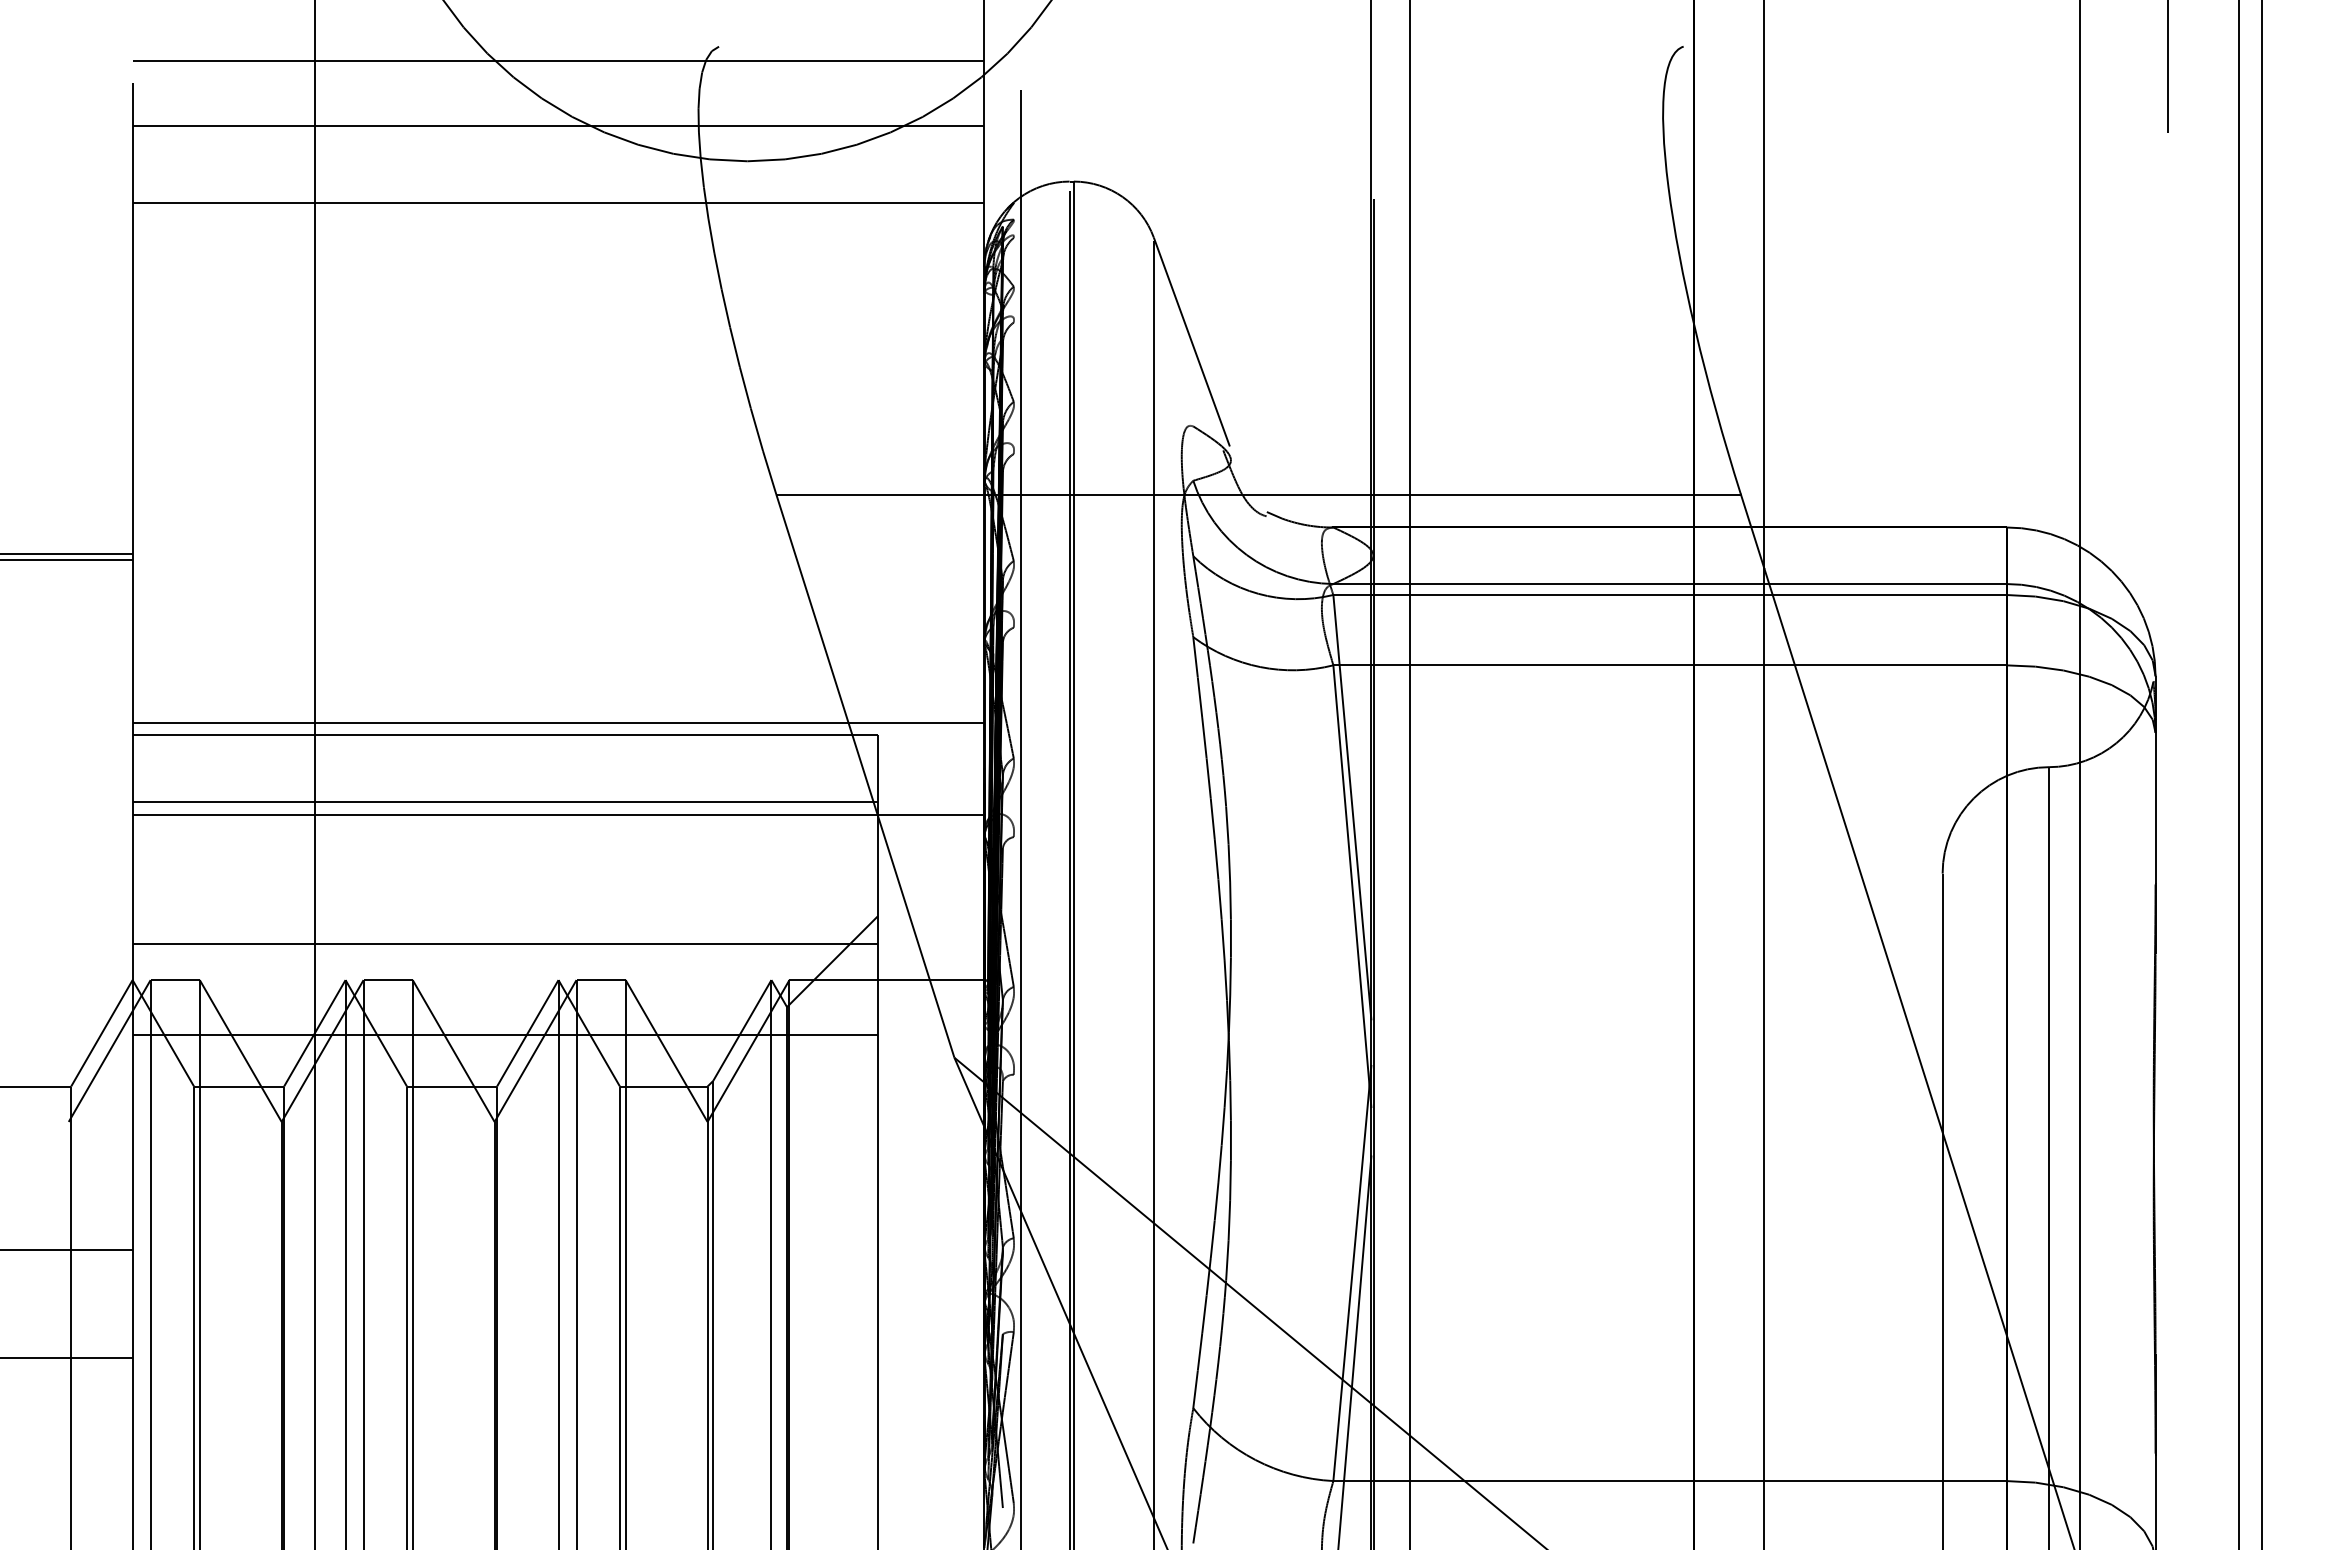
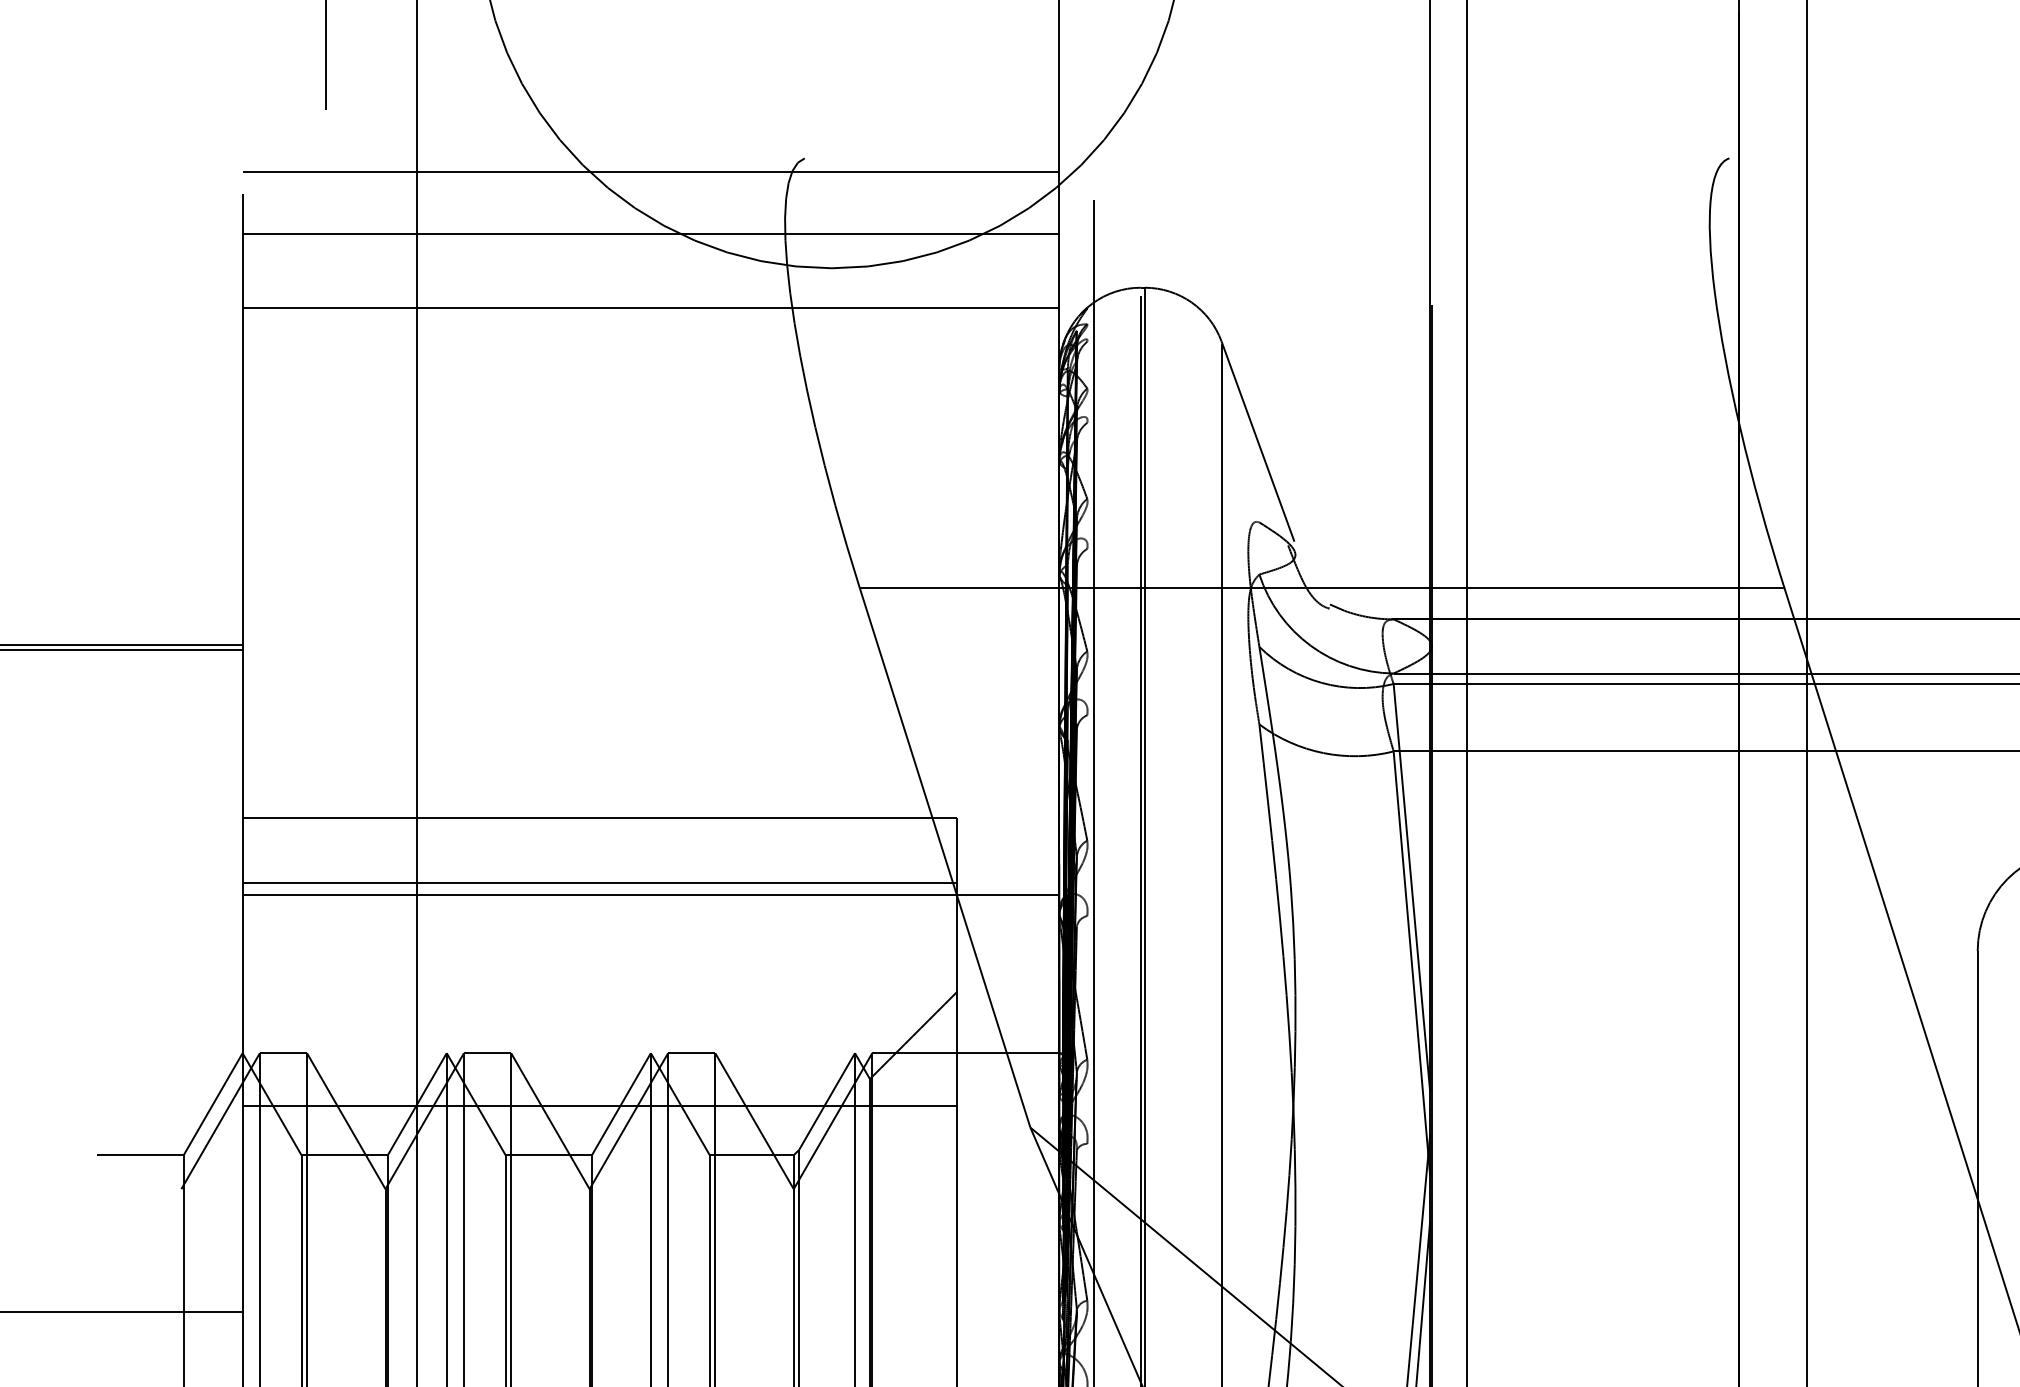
line: (558, 722) -> (650, 806), removed
line: (504, 944) -> (599, 1019), removed

